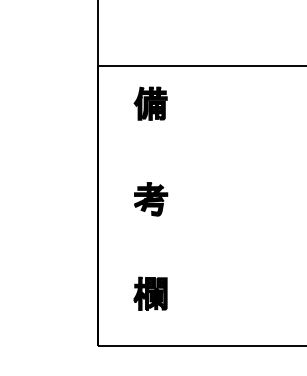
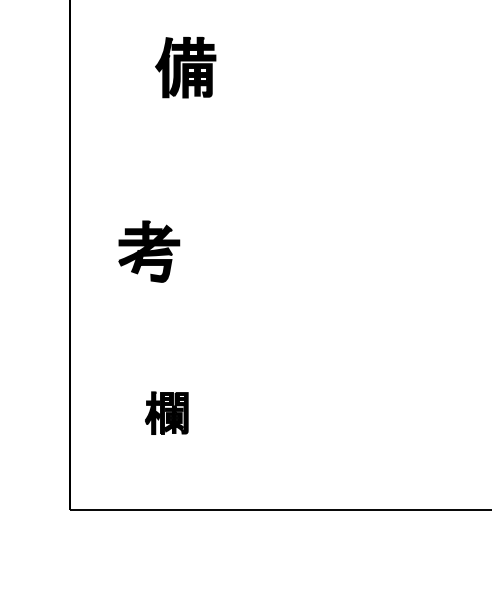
part: (150, 103) -> (185, 67), moved
part: (151, 199) -> (150, 251), moved
part: (150, 293) -> (166, 412), size x0.7

